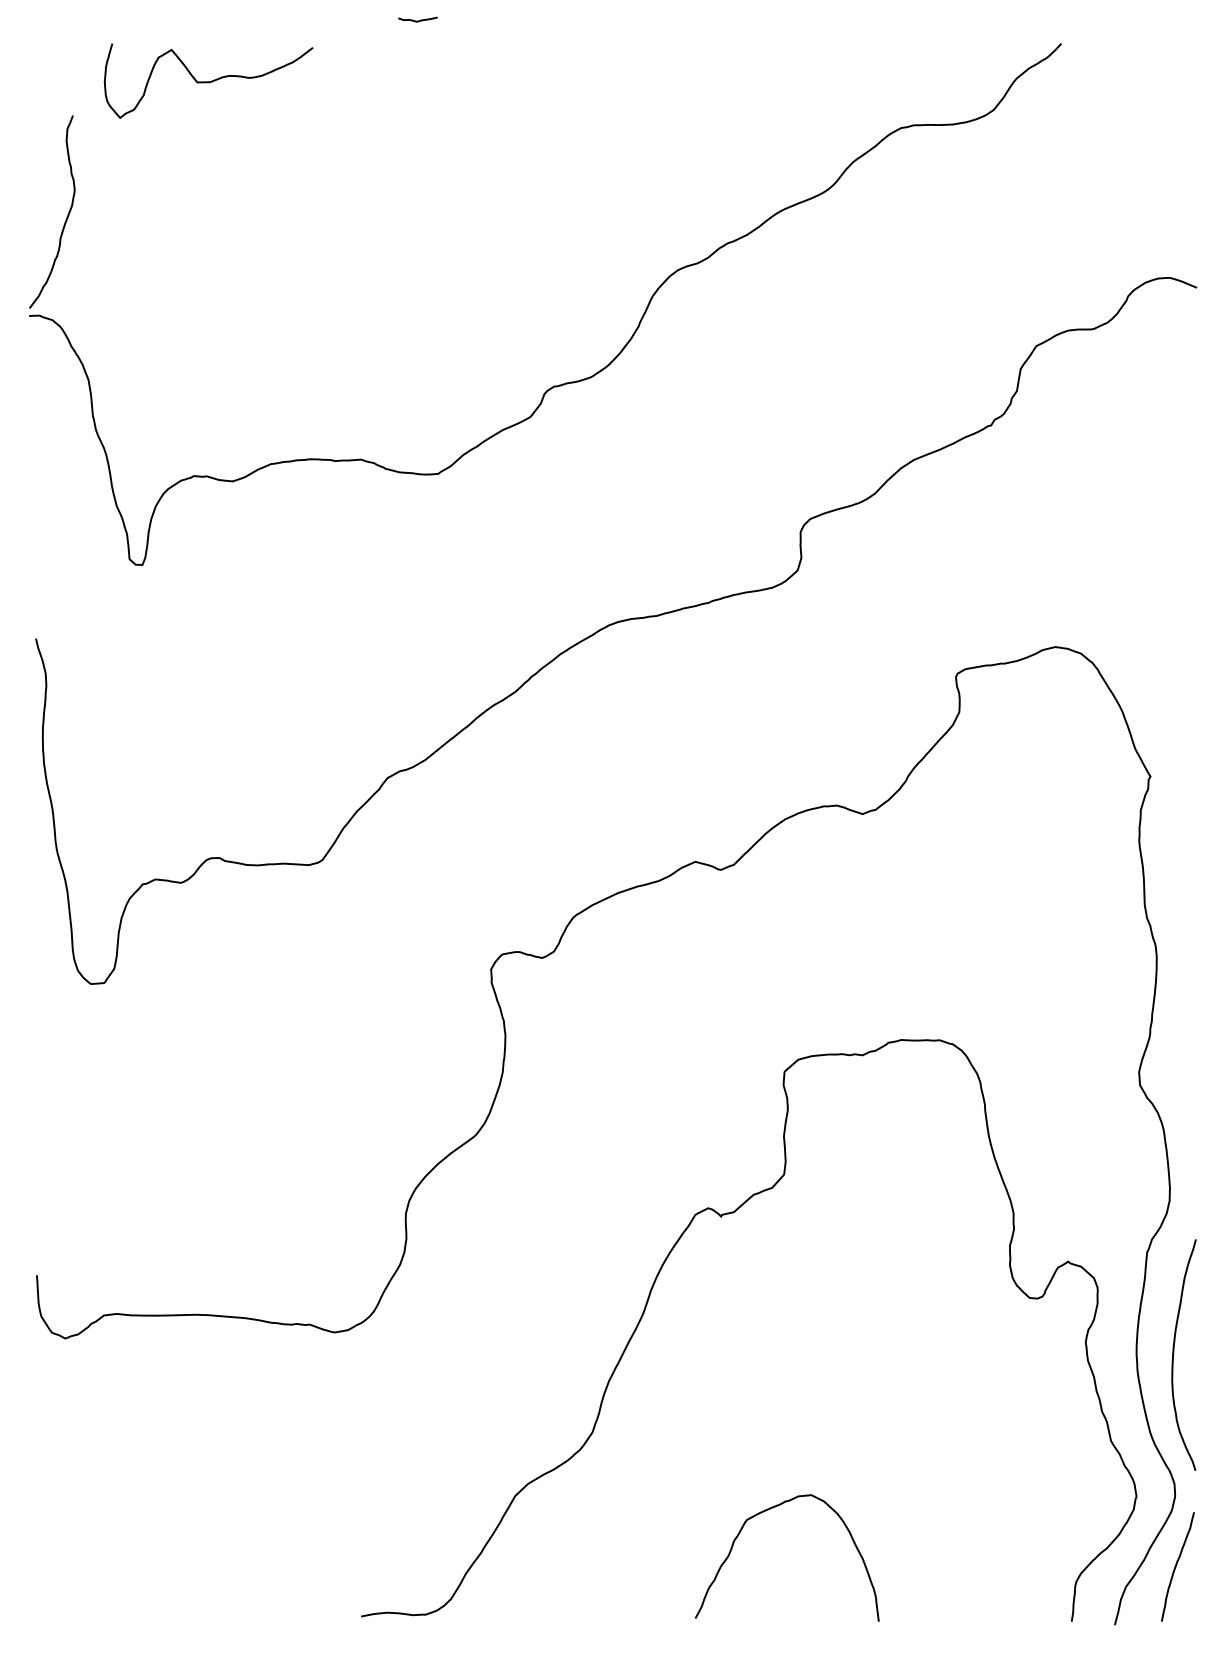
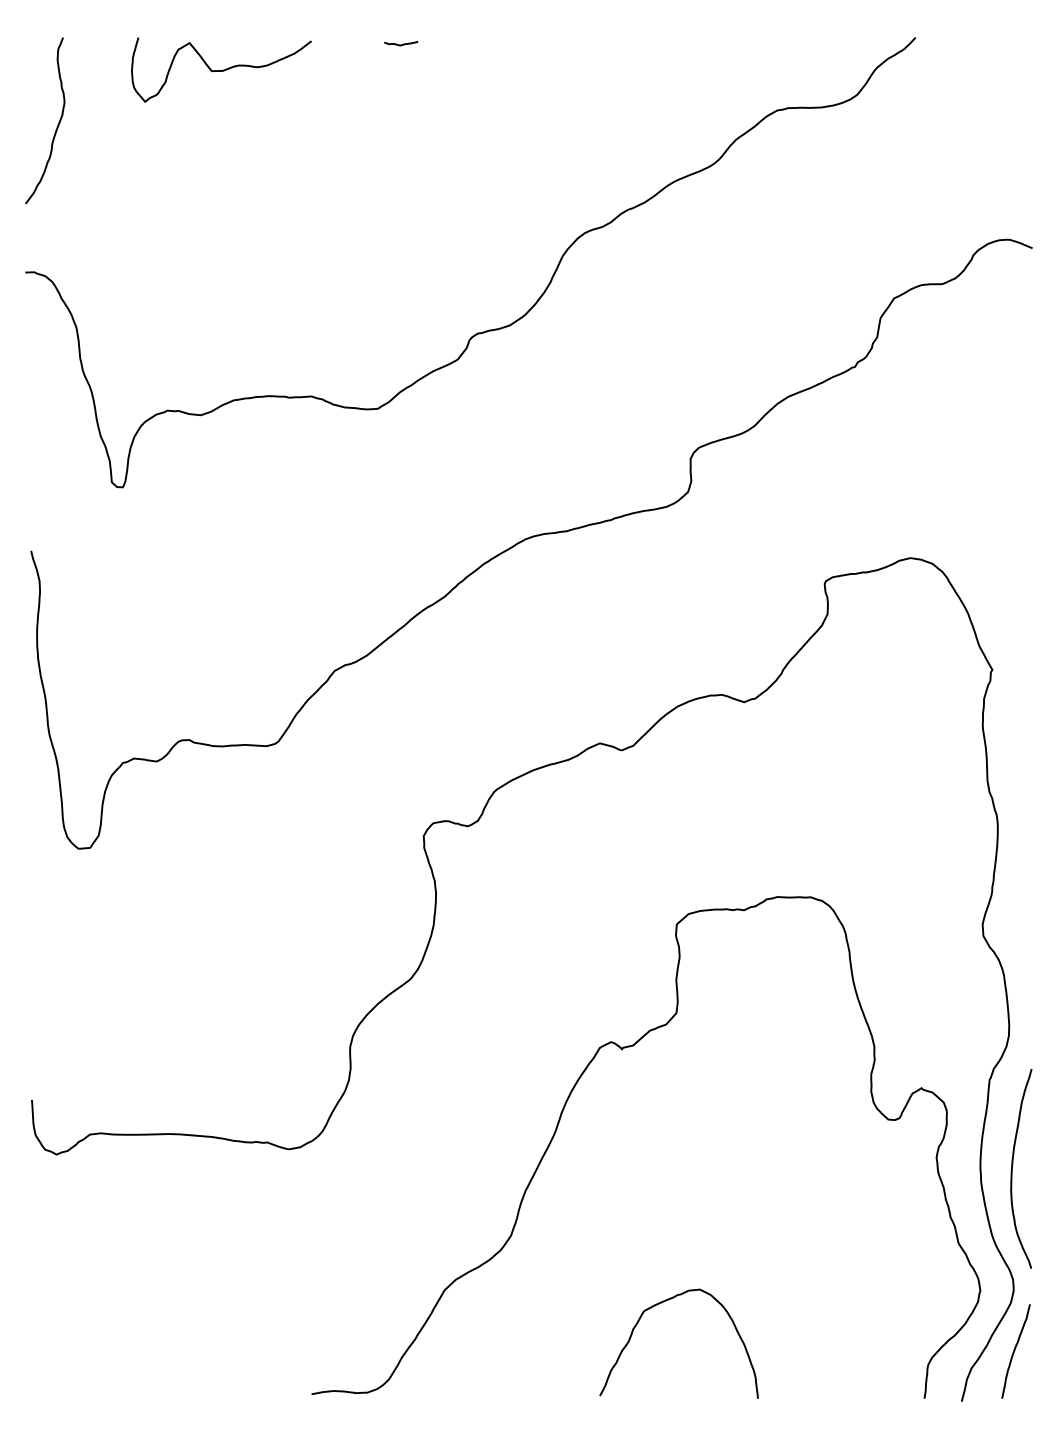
curve: (417, 20) -> (400, 44), moved
curve: (208, 81) -> (221, 70), moved
curve: (66, 217) -> (57, 125), moved

